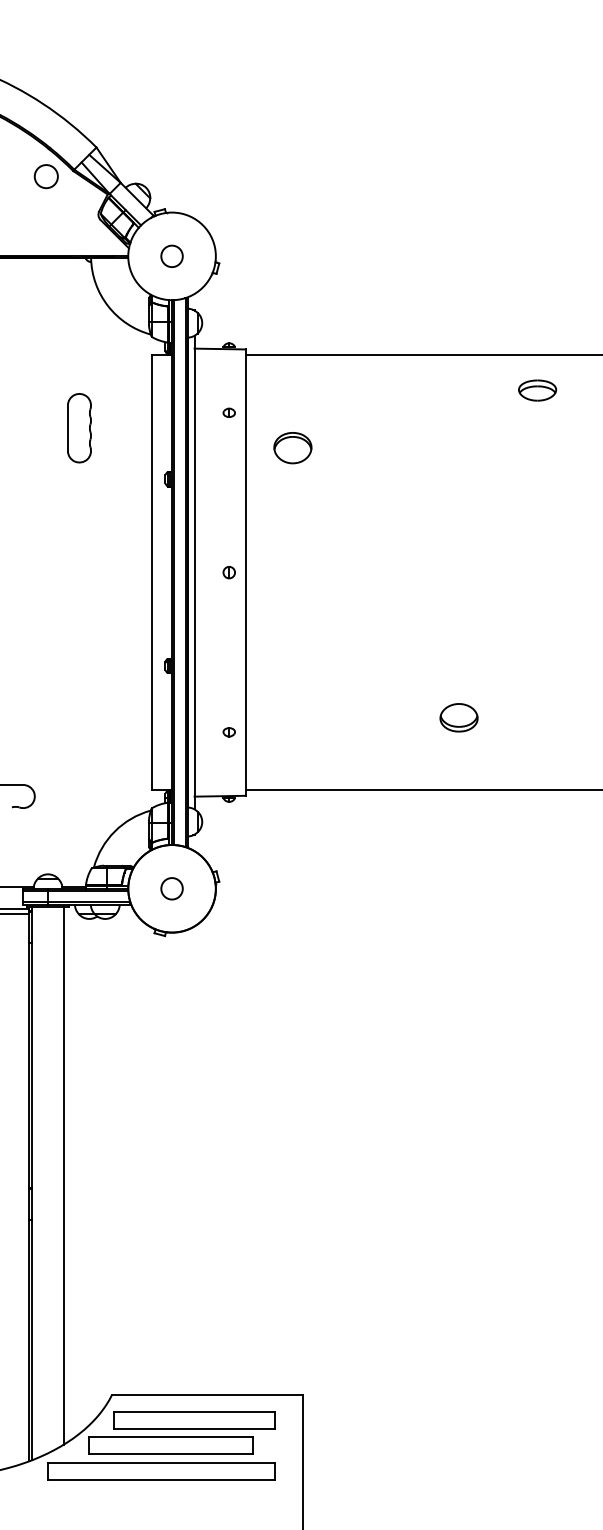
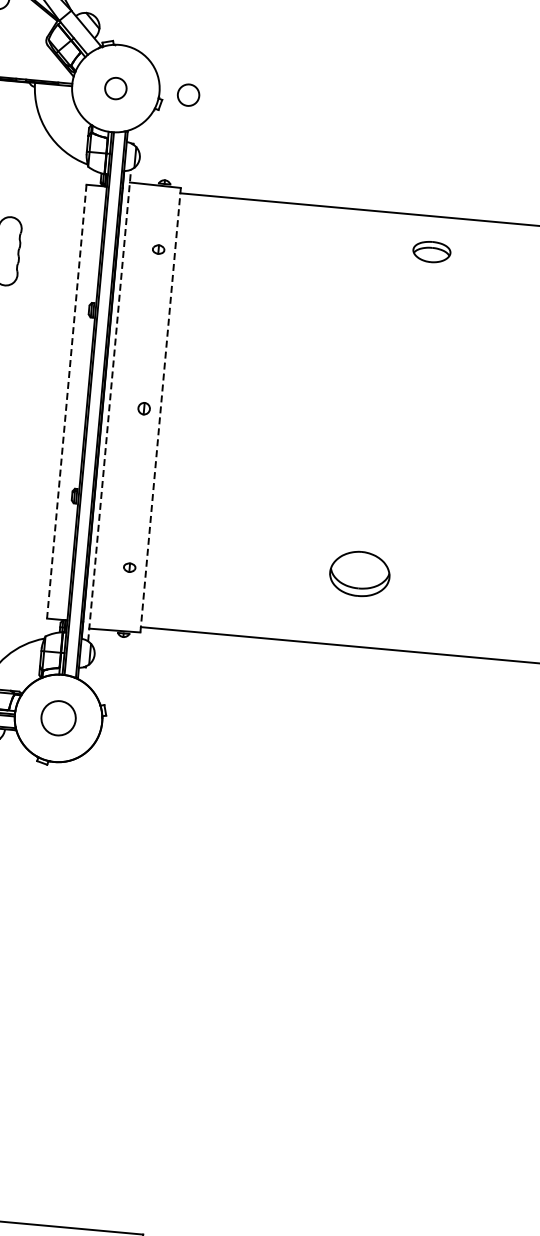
circle: (244, 255) -> (188, 94), added
part: (537, 390) -> (431, 251), moved
part: (292, 448) -> (218, 290), removed
line: (151, 572) -> (66, 401), solid -> dashed
line: (194, 572) -> (109, 405), solid -> dashed
line: (245, 572) -> (160, 410), solid -> dashed
part: (458, 717) -> (359, 573), size x1.6
circle: (171, 888) -> (58, 718), size x1.6

